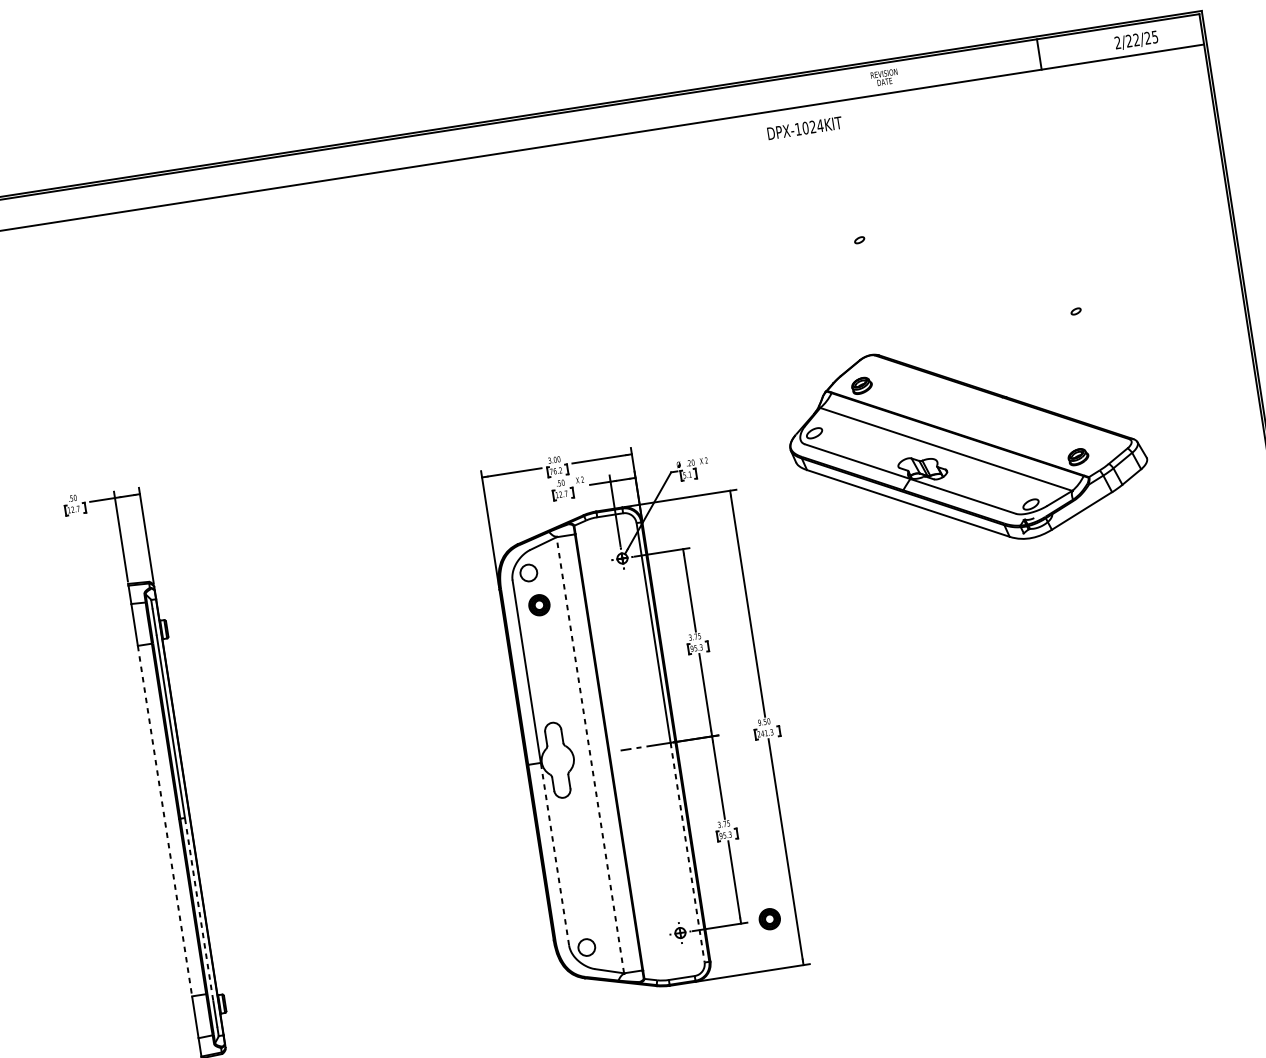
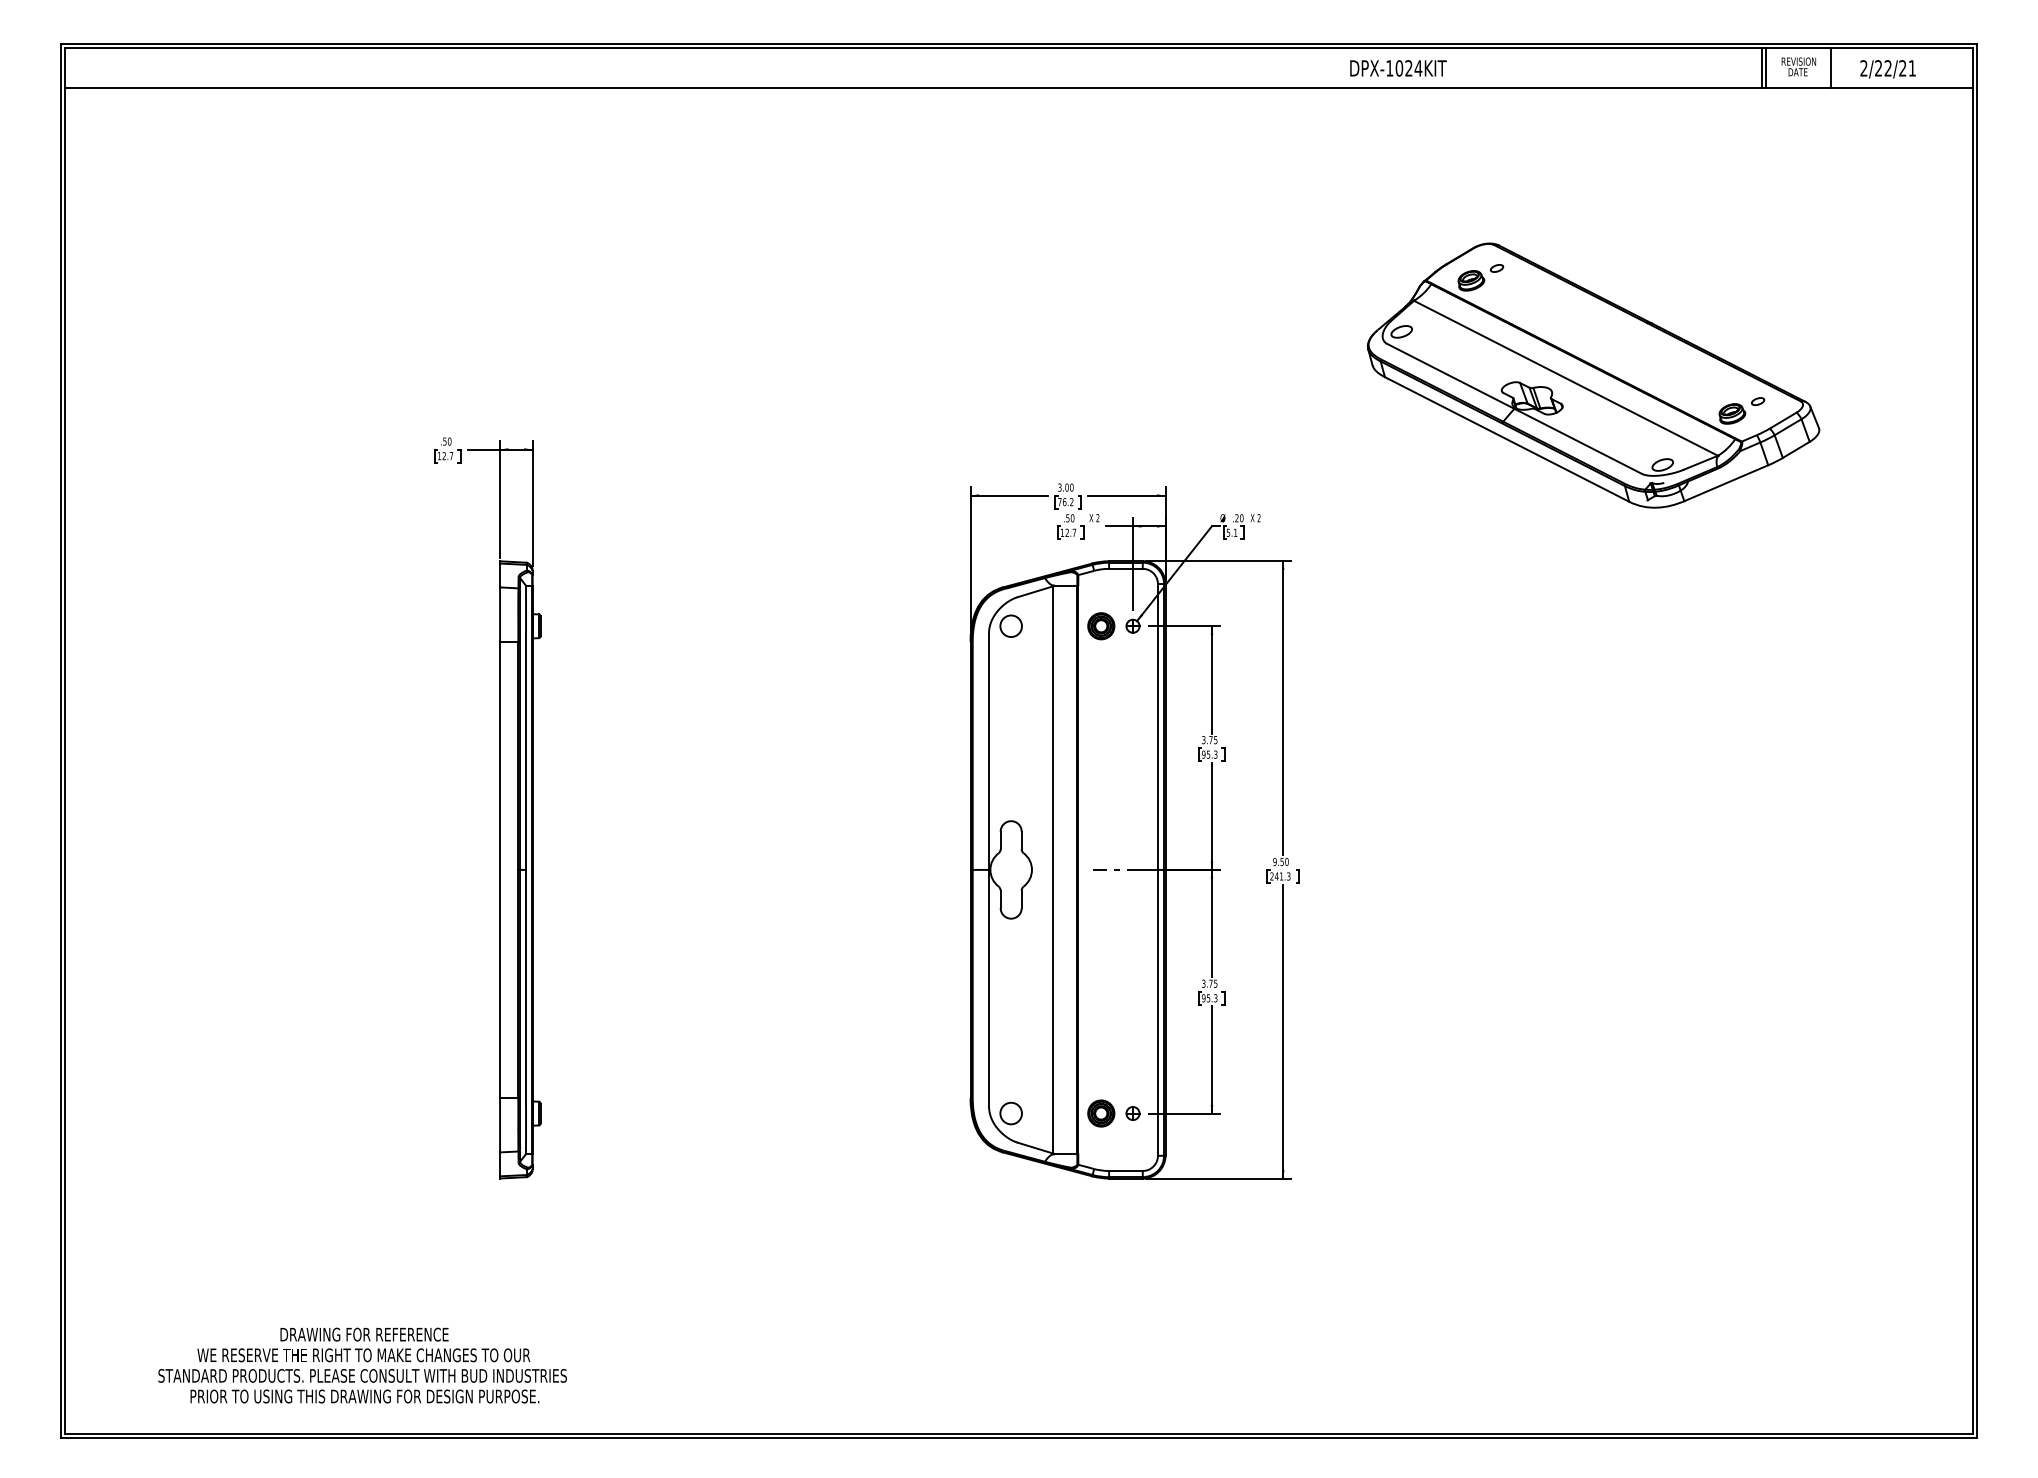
text: (1154, 37) -> (1911, 68), 2/22/25 -> 2/22/21
line: (1092, 46) -> (1831, 67), added
line: (1042, 53) -> (1766, 67), added
text: (884, 77) -> (1798, 66), moved
text: (804, 128) -> (1398, 68), moved
part: (967, 443) -> (1593, 375), moved
part: (539, 605) -> (1101, 626), moved
line: (590, 754) -> (1053, 869), dashed -> solid
line: (165, 821) -> (500, 870), dashed -> solid
line: (687, 852) -> (1157, 1012), dashed -> solid
line: (555, 854) -> (989, 988), dashed -> solid
line: (199, 909) -> (526, 988), dashed -> solid
part: (769, 919) -> (1101, 1113), moved

